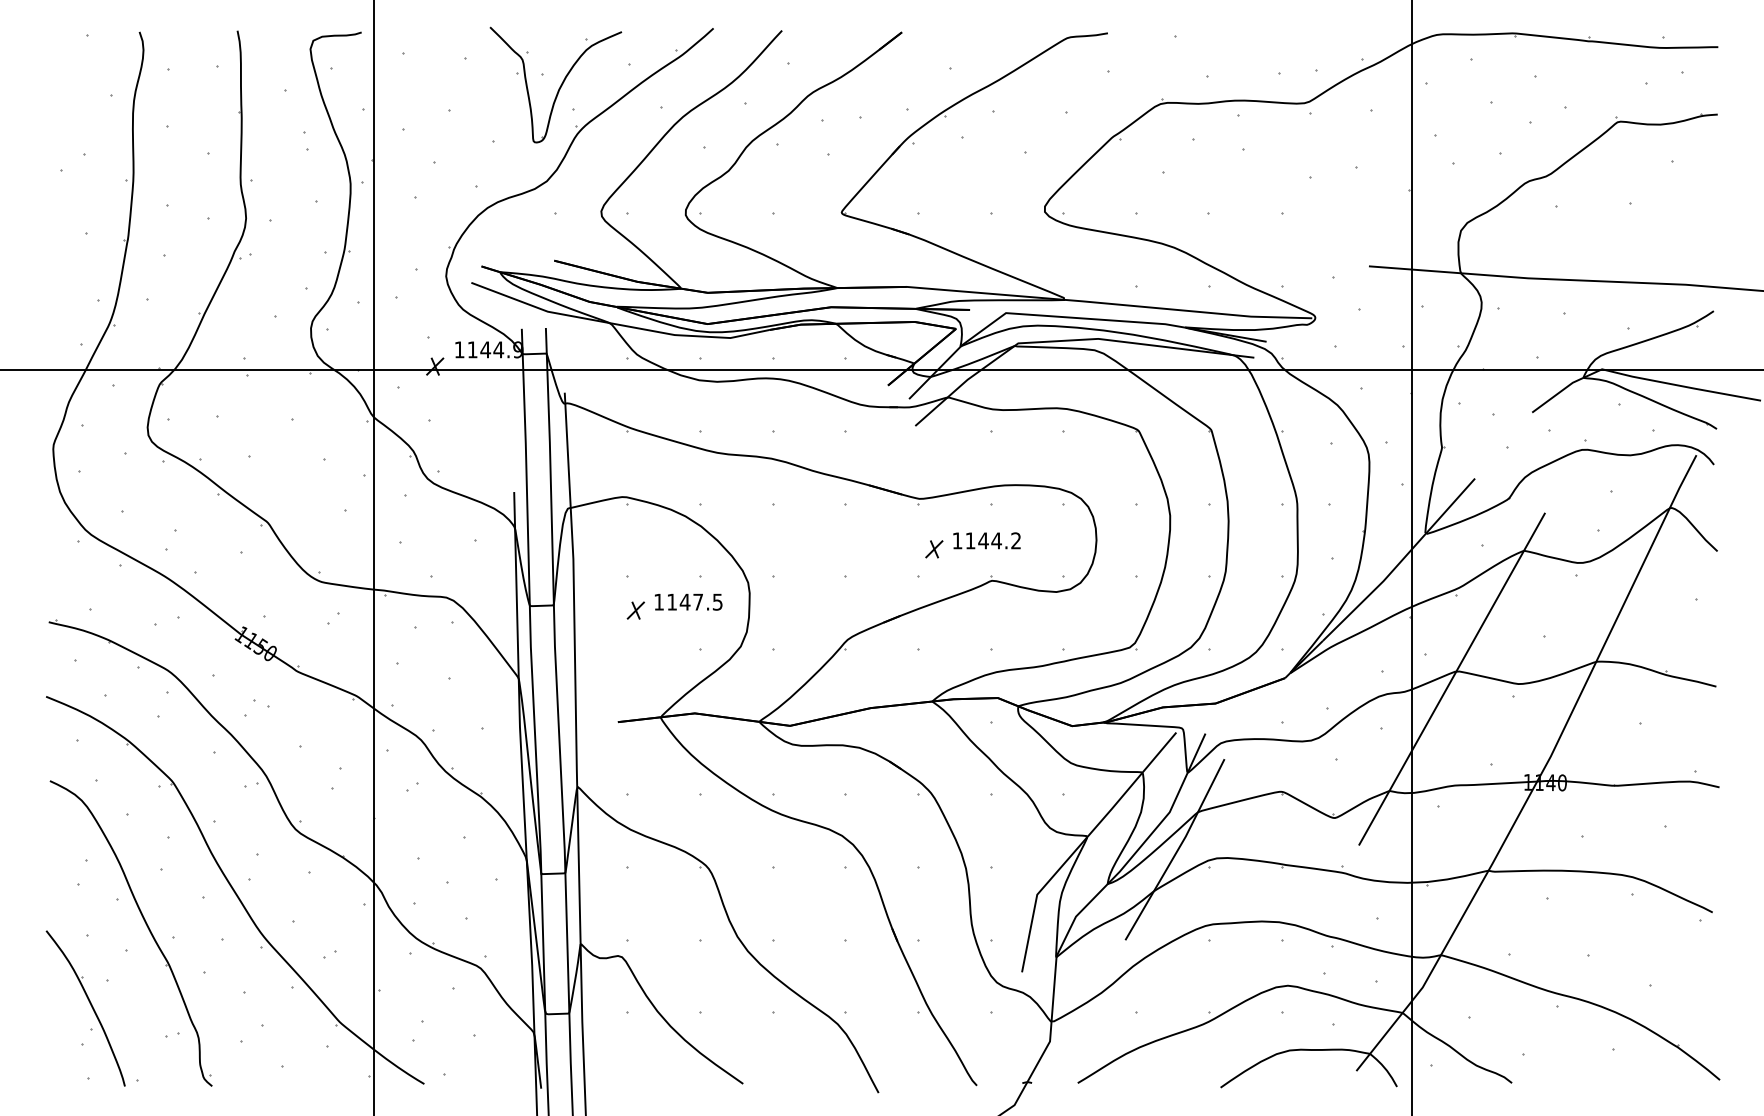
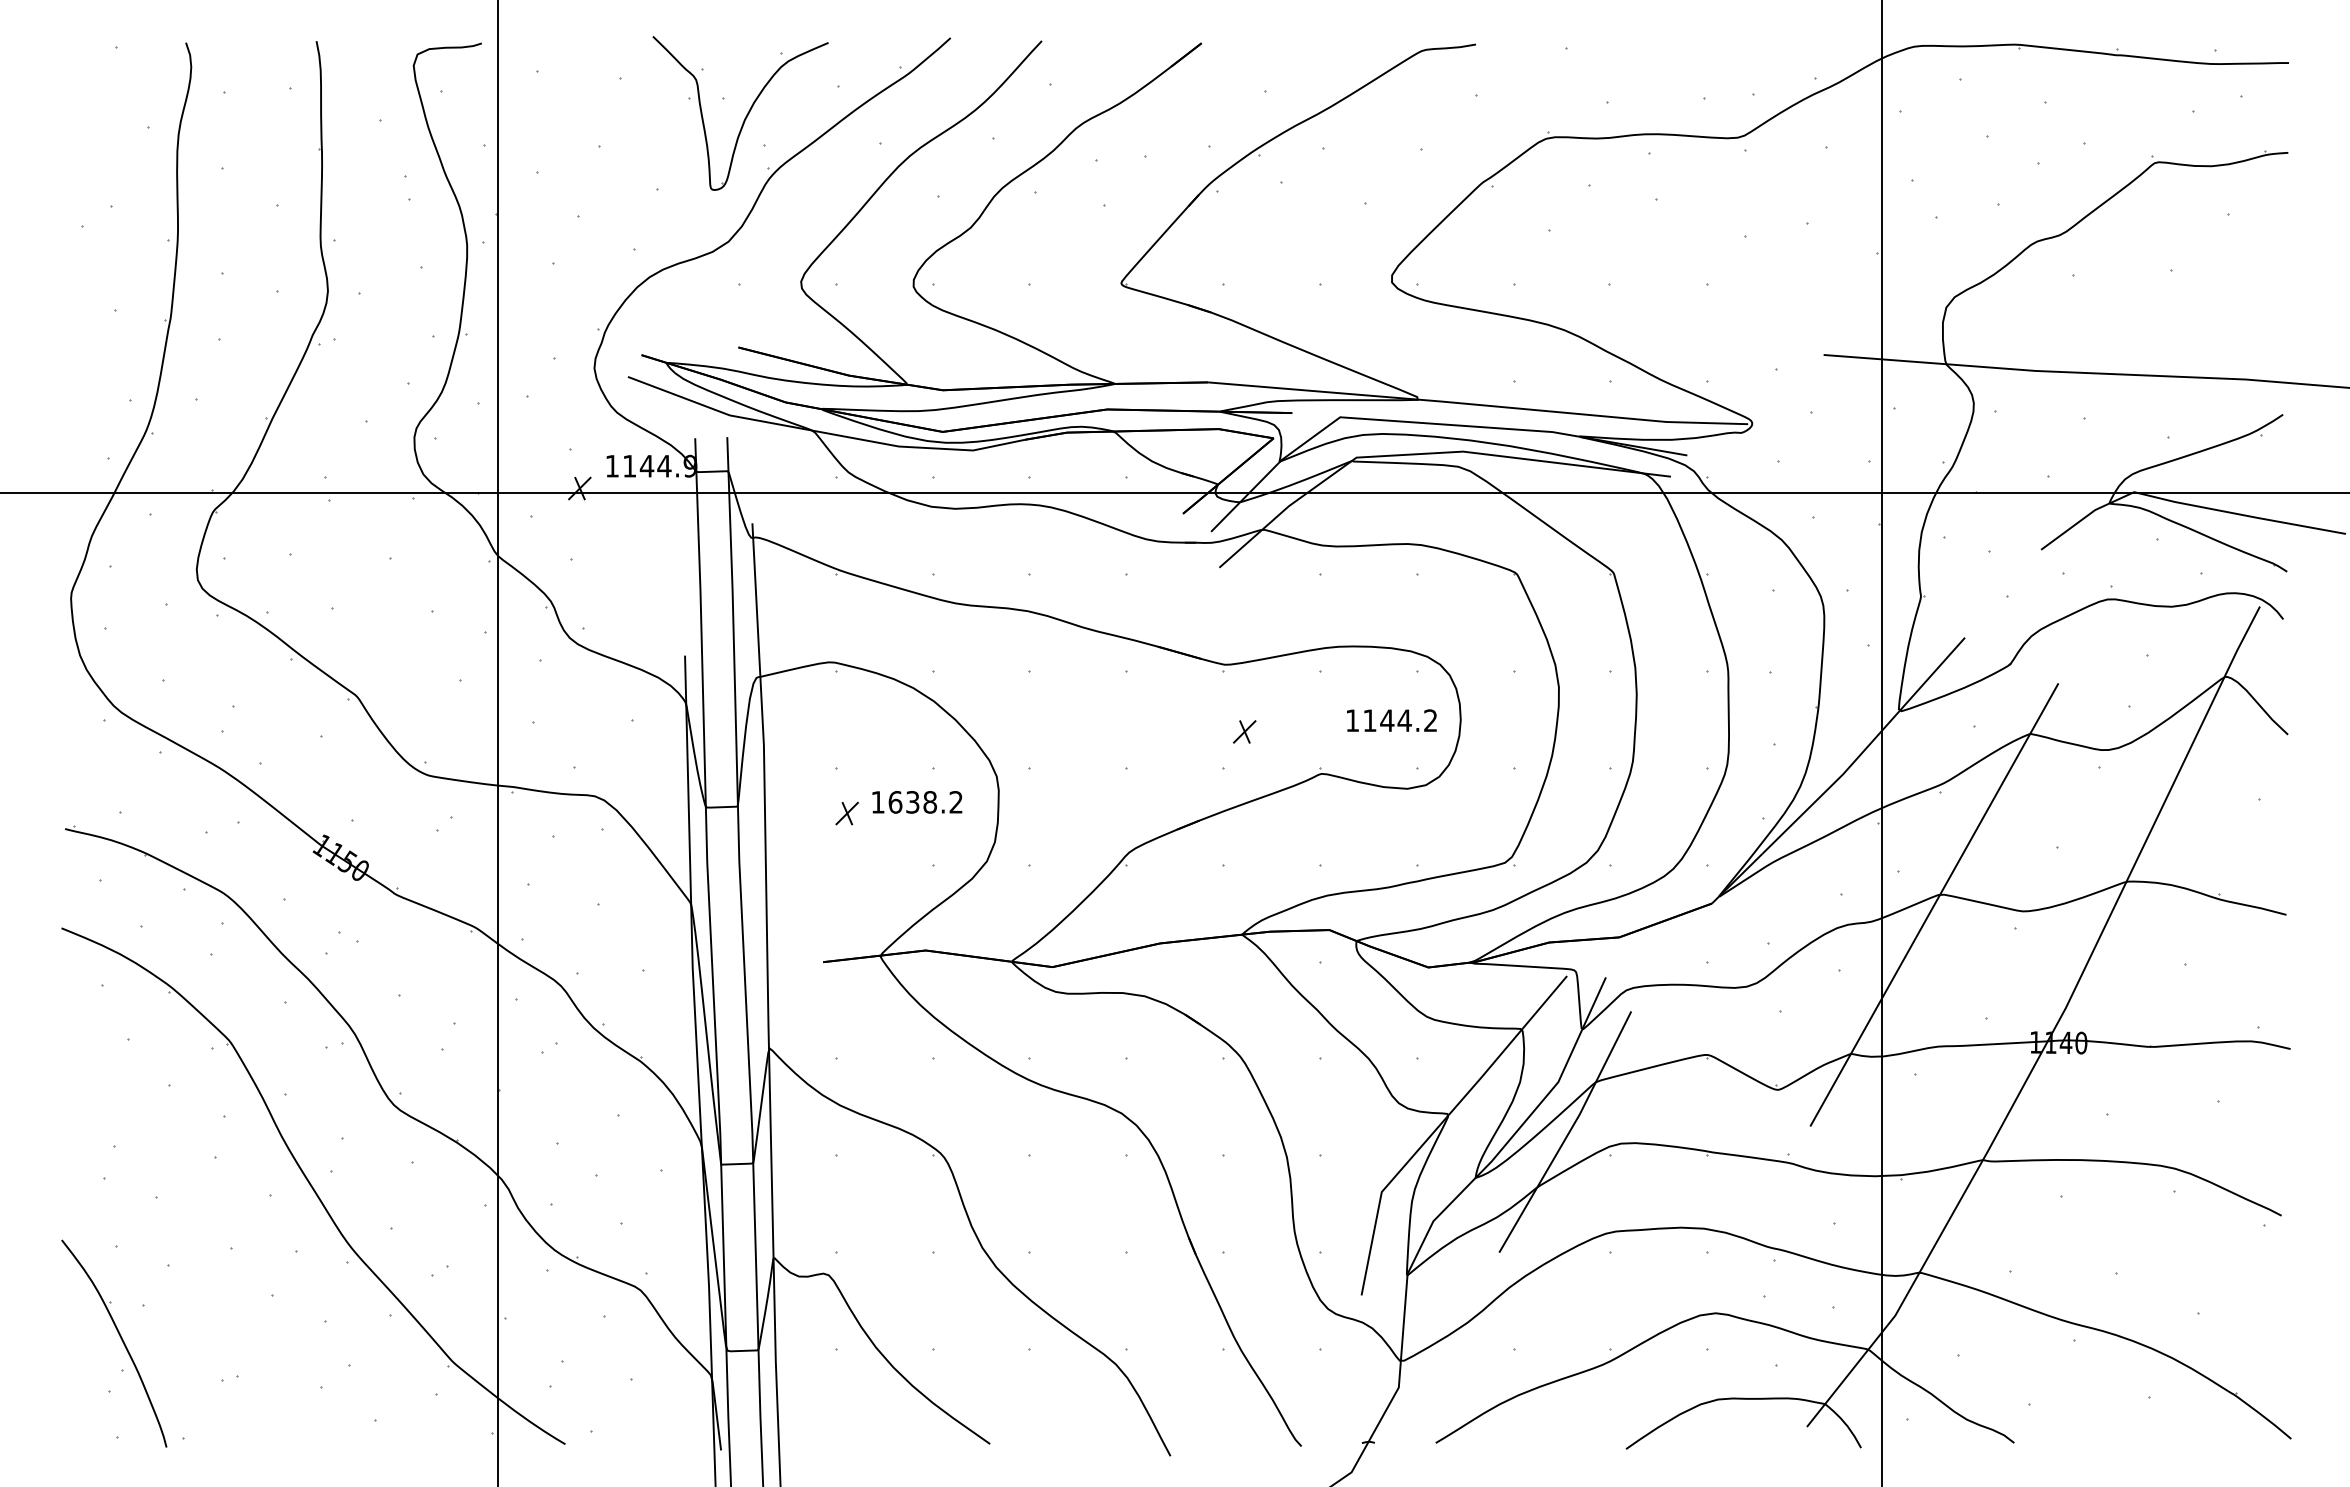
text: (986, 540) -> (1391, 720), moved
text: (694, 602) -> (925, 802), 1147.5 -> 1638.2
part: (146, 925) -> (195, 1233), removed

